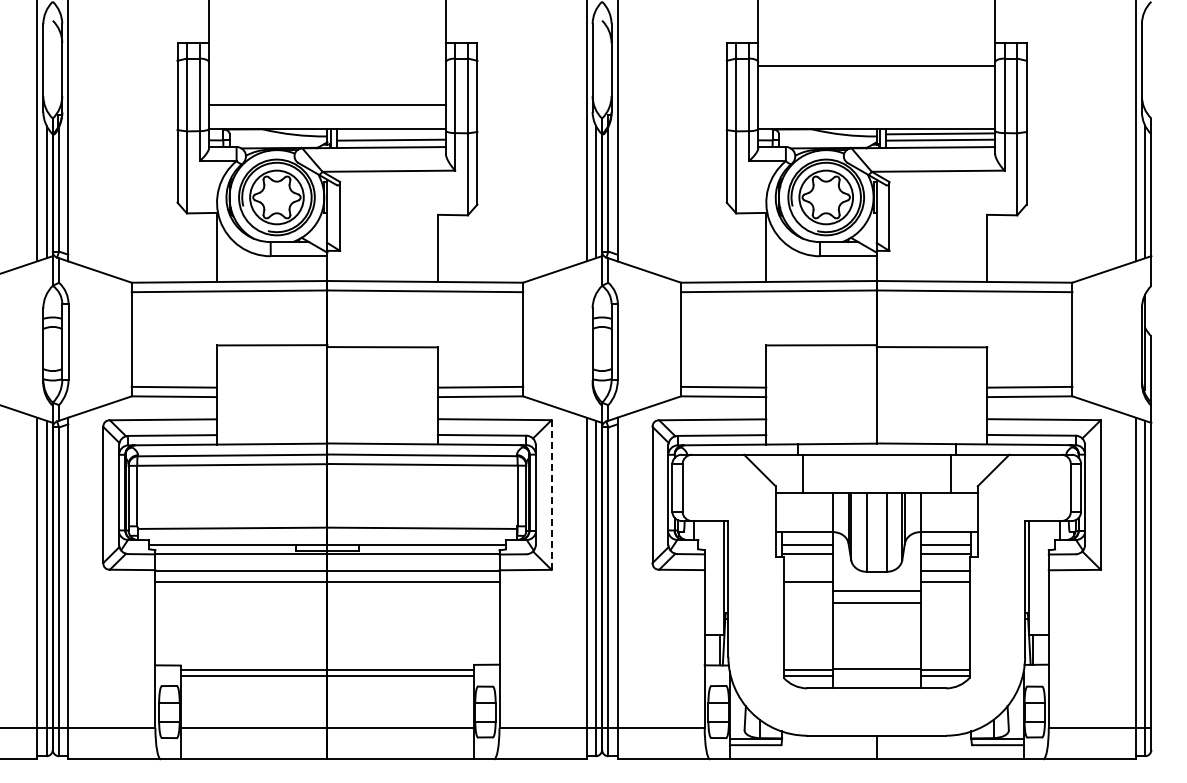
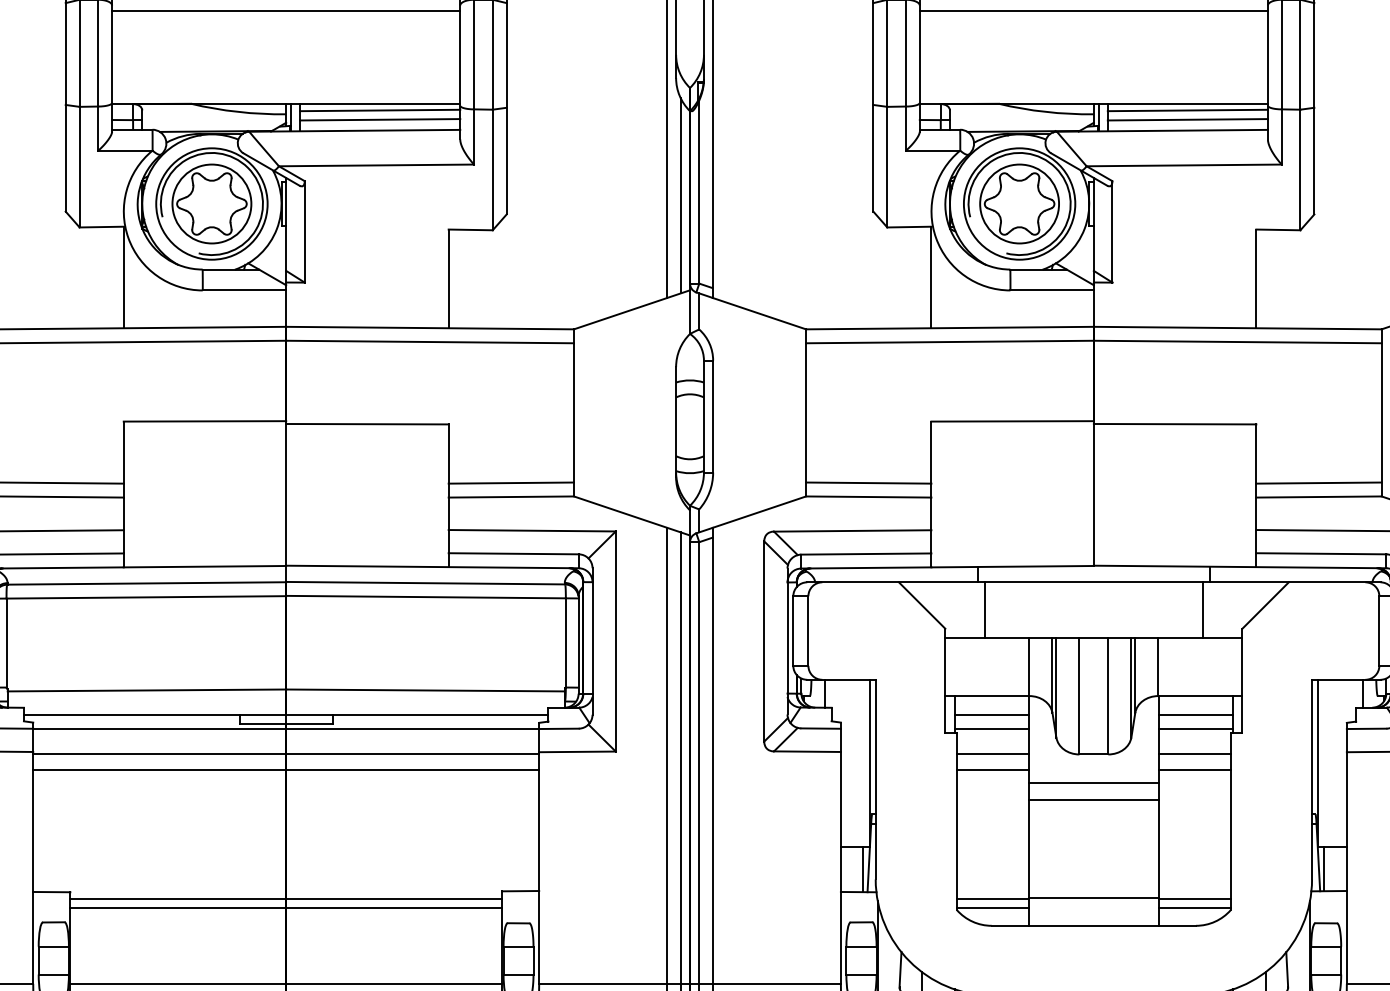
line: (327, 105) -> (286, 11), moved
line: (390, 133) -> (378, 109), added
line: (551, 495) -> (615, 642), dashed -> solid
line: (807, 571) -> (992, 753), added

